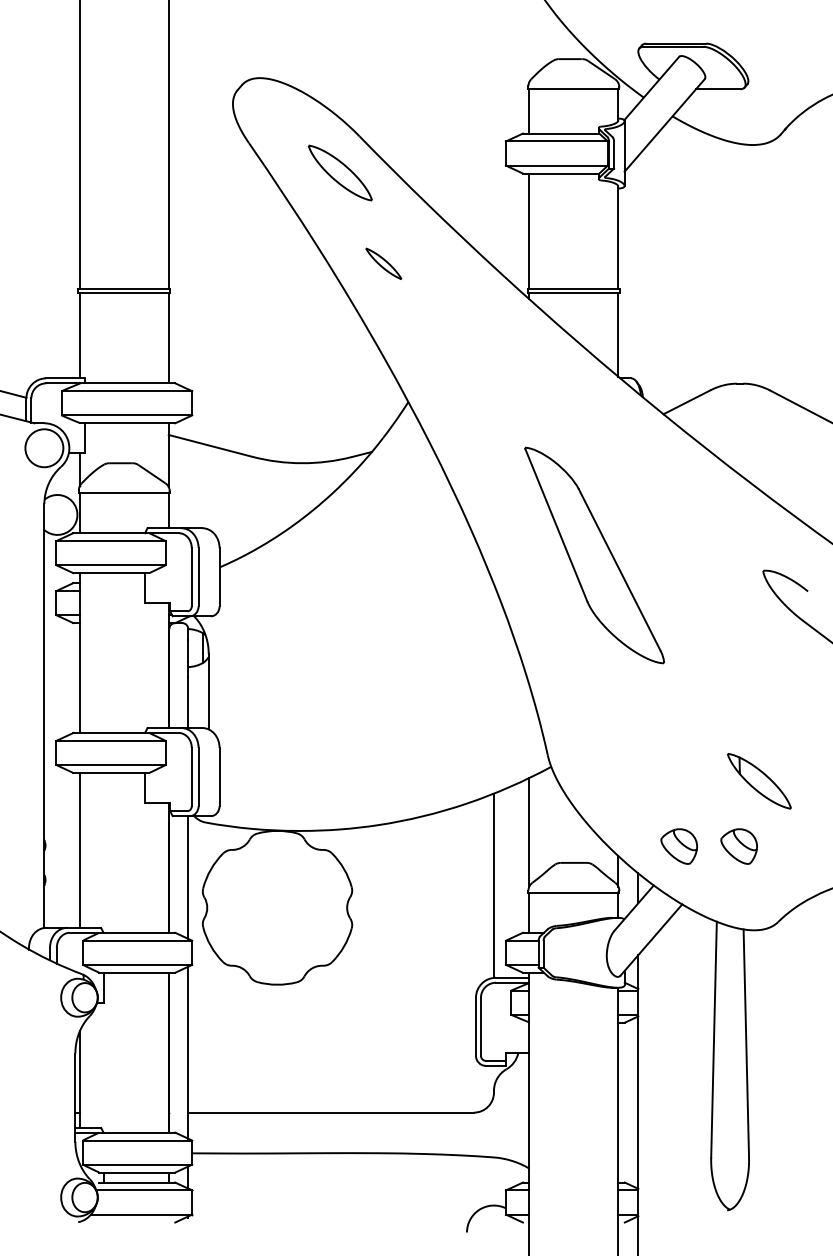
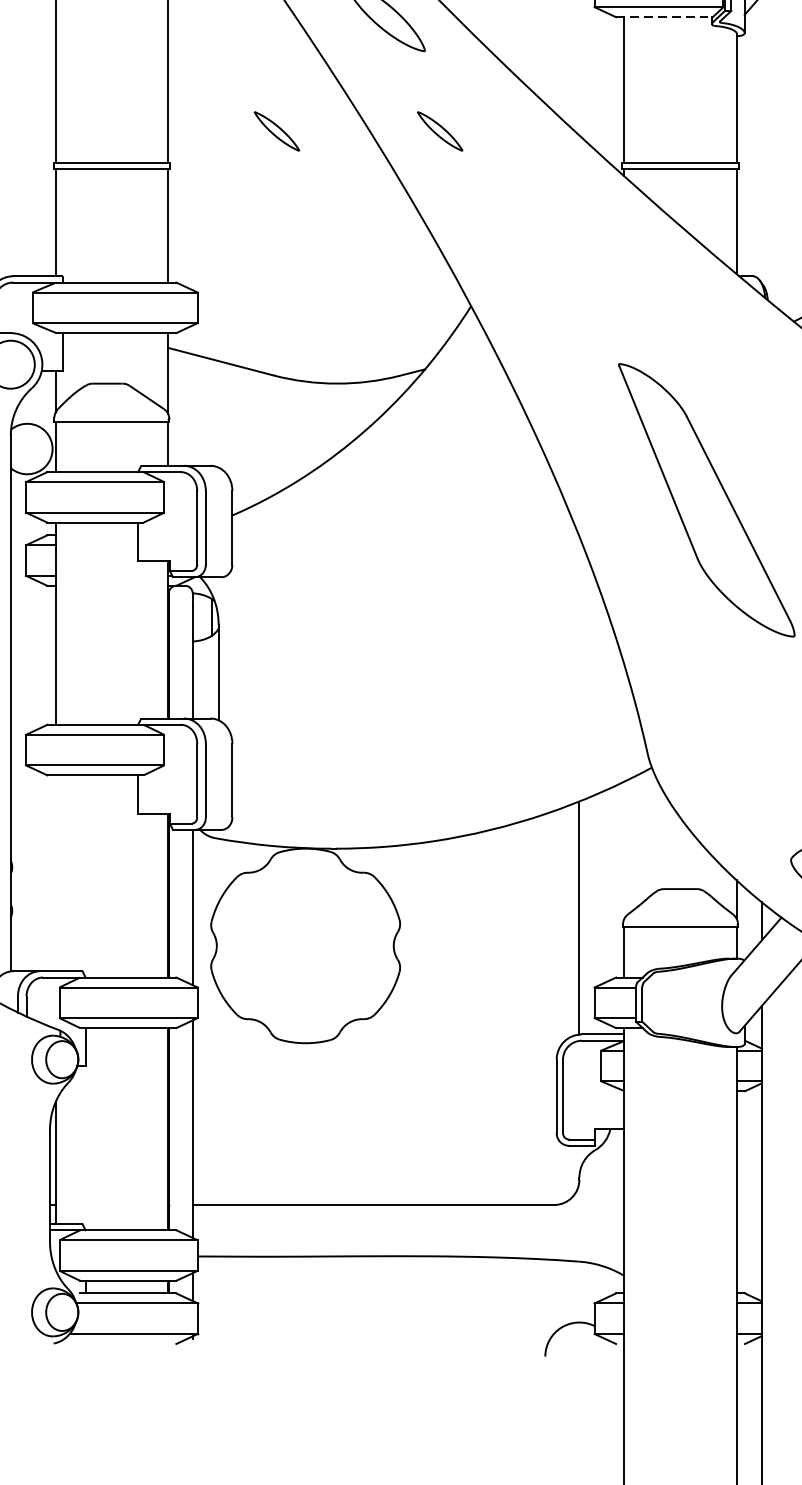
line: (561, 173) -> (664, 17), solid -> dashed
part: (254, 263) -> (276, 131), added
line: (529, 832) -> (624, 850), removed
line: (79, 849) -> (55, 872), removed

